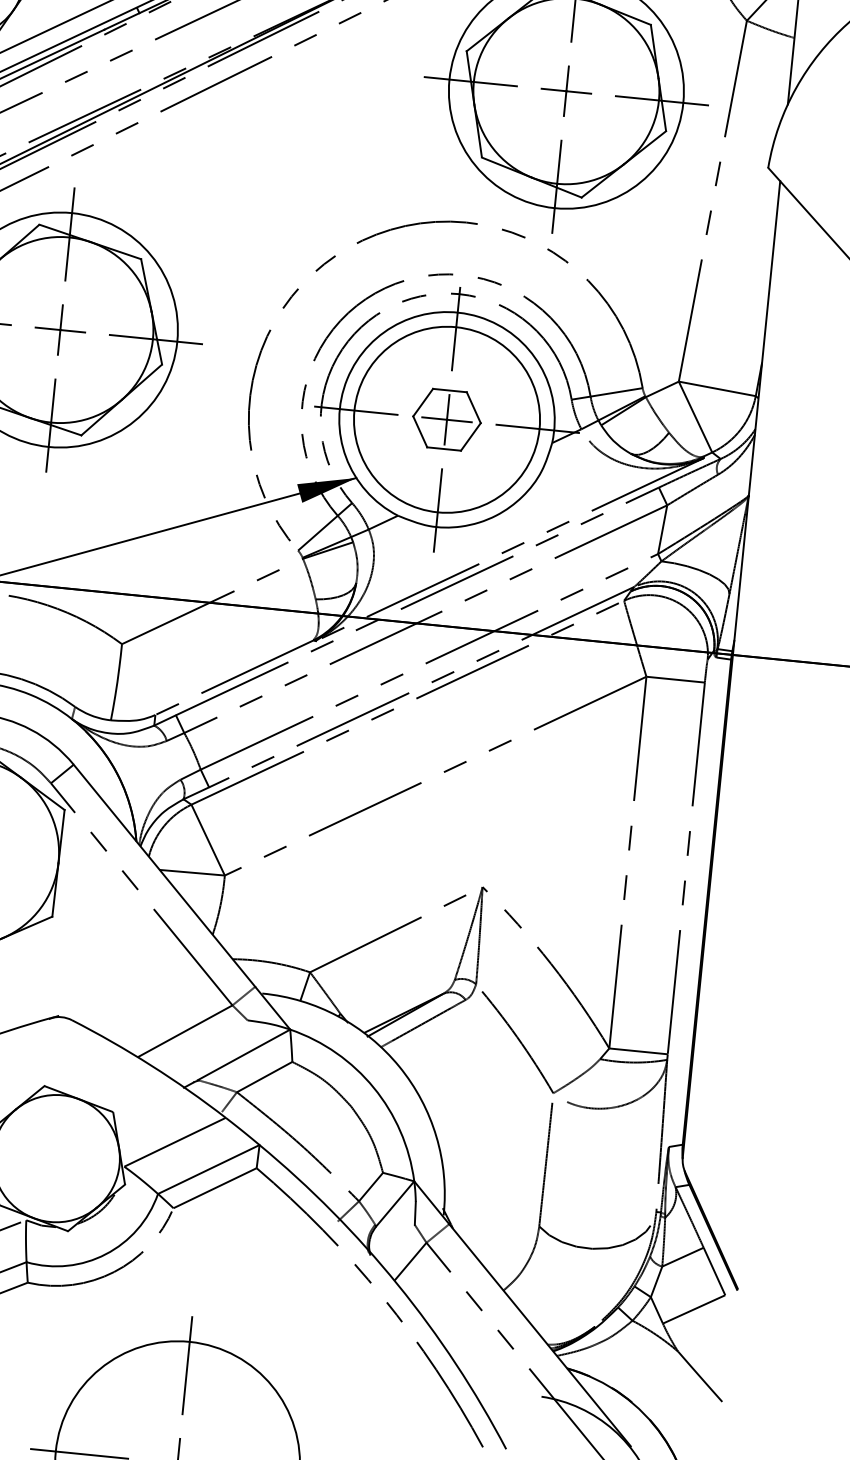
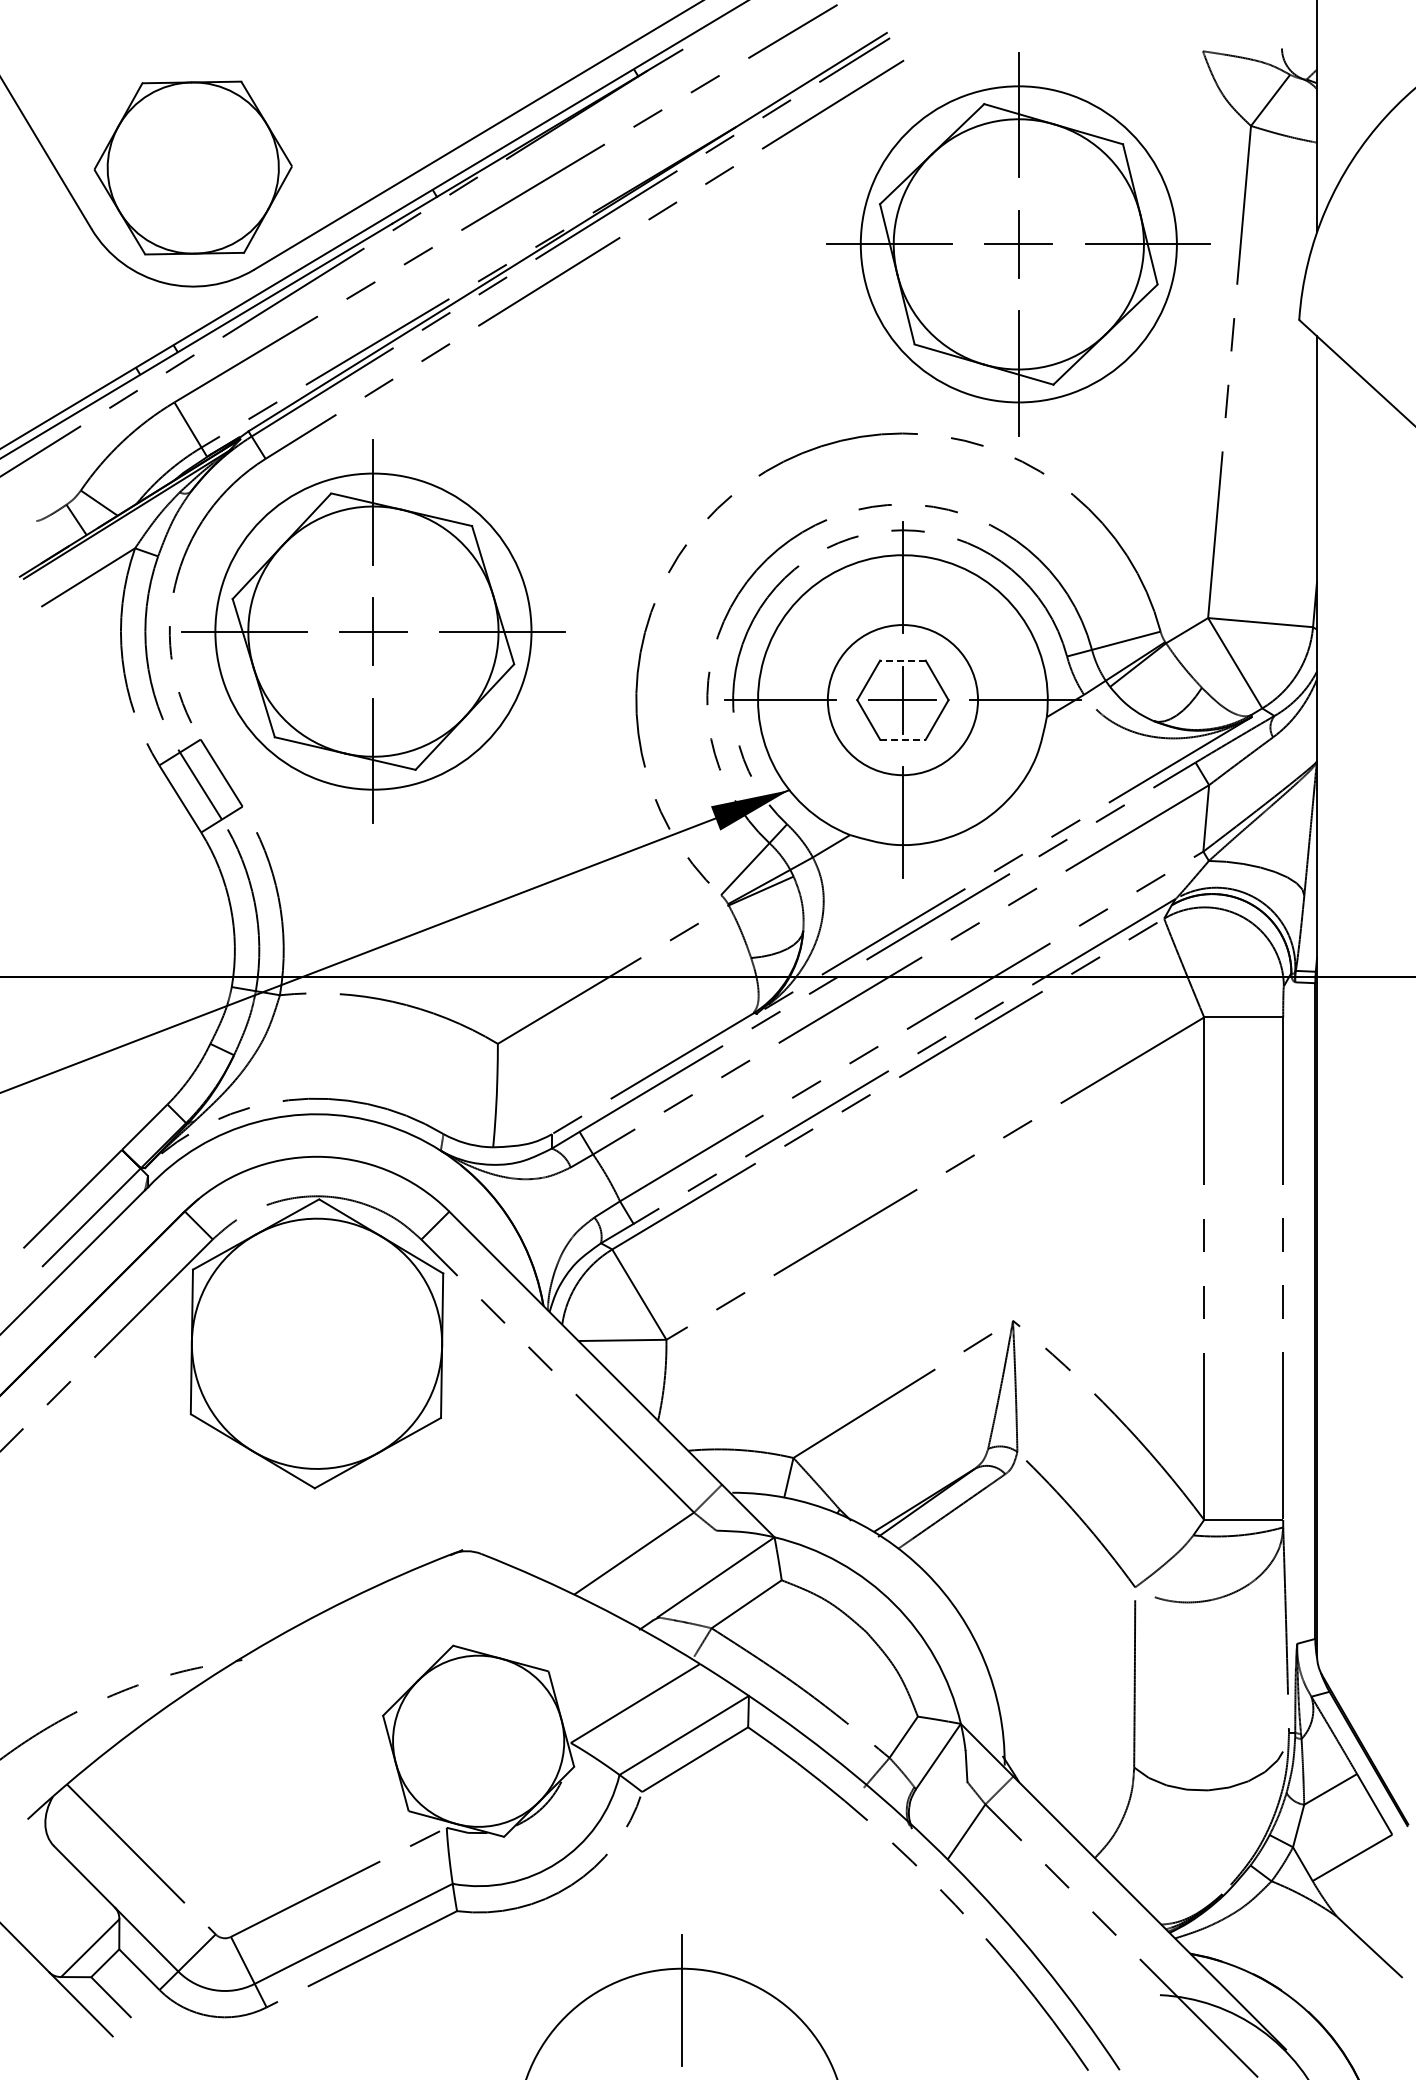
line: (449, 390) -> (902, 660), solid -> dashed
circle: (446, 420) -> (902, 700), size x0.6
line: (443, 448) -> (902, 739), solid -> dashed

